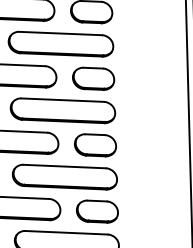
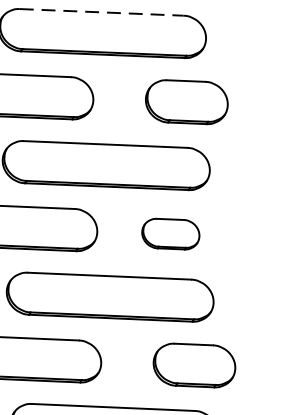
line: (61, 33) -> (103, 12), solid -> dashed
part: (93, 78) -> (186, 101), moved
part: (95, 145) -> (170, 234), size x0.7
part: (97, 211) -> (194, 365), moved

